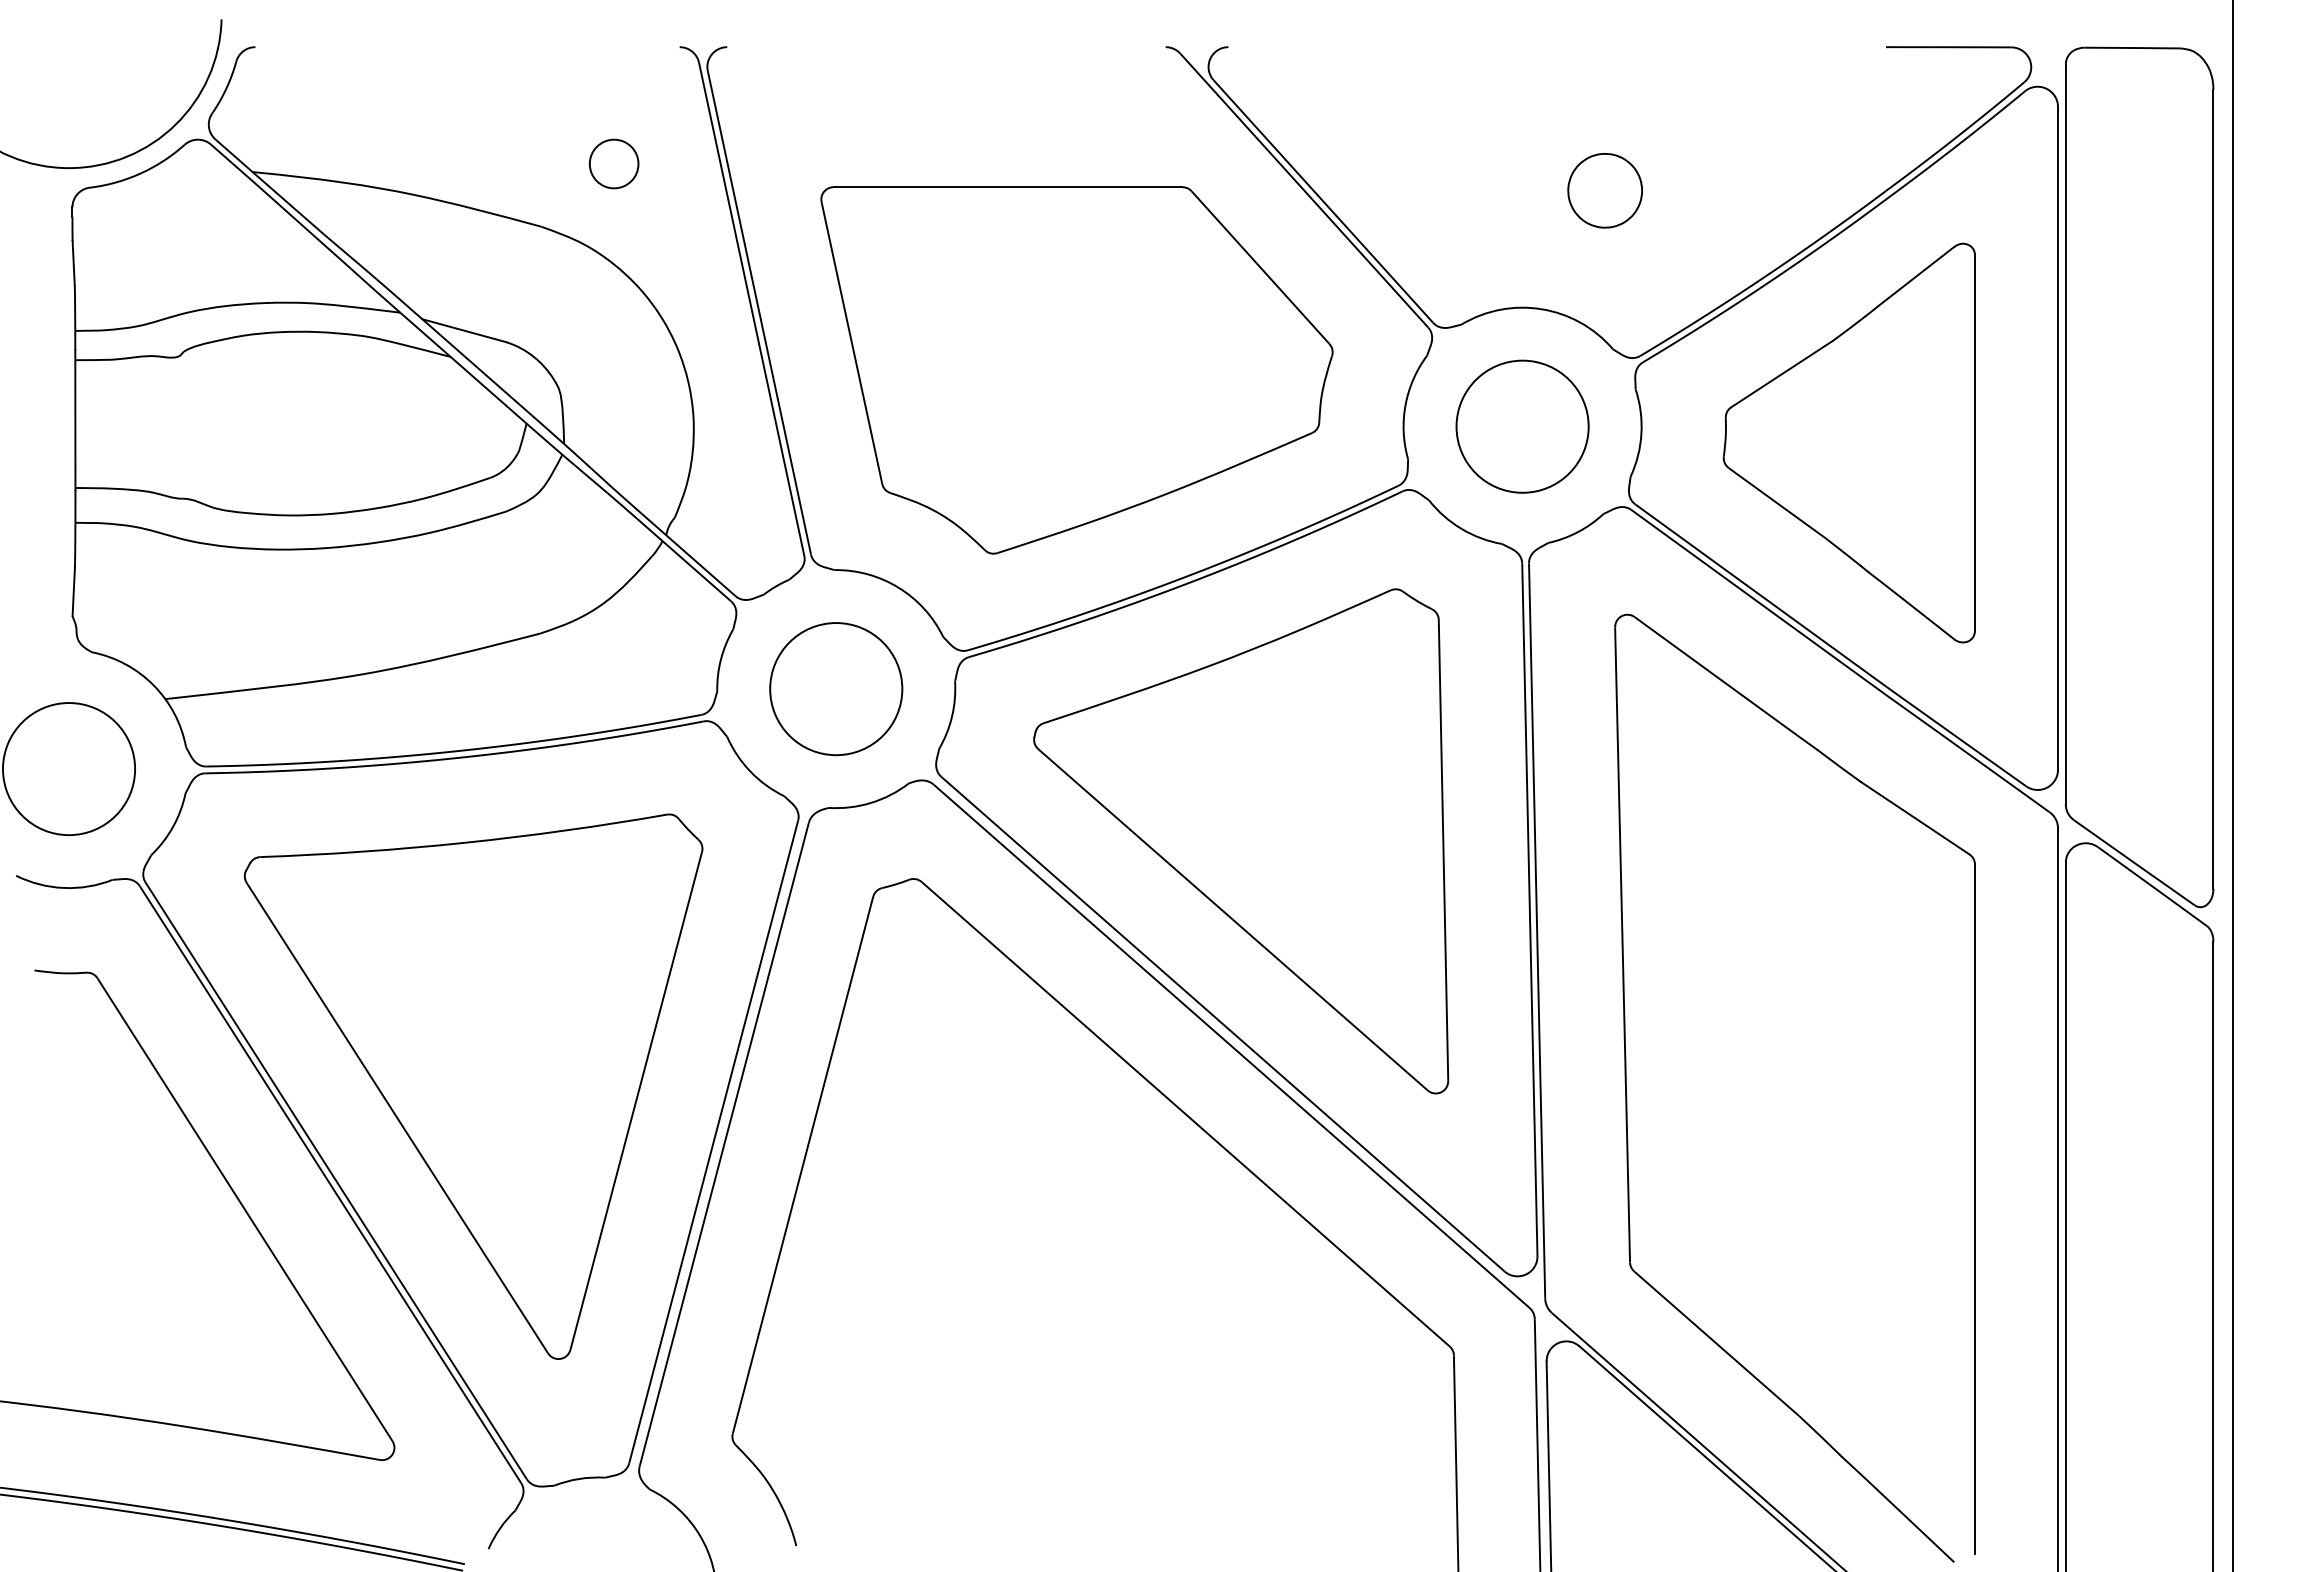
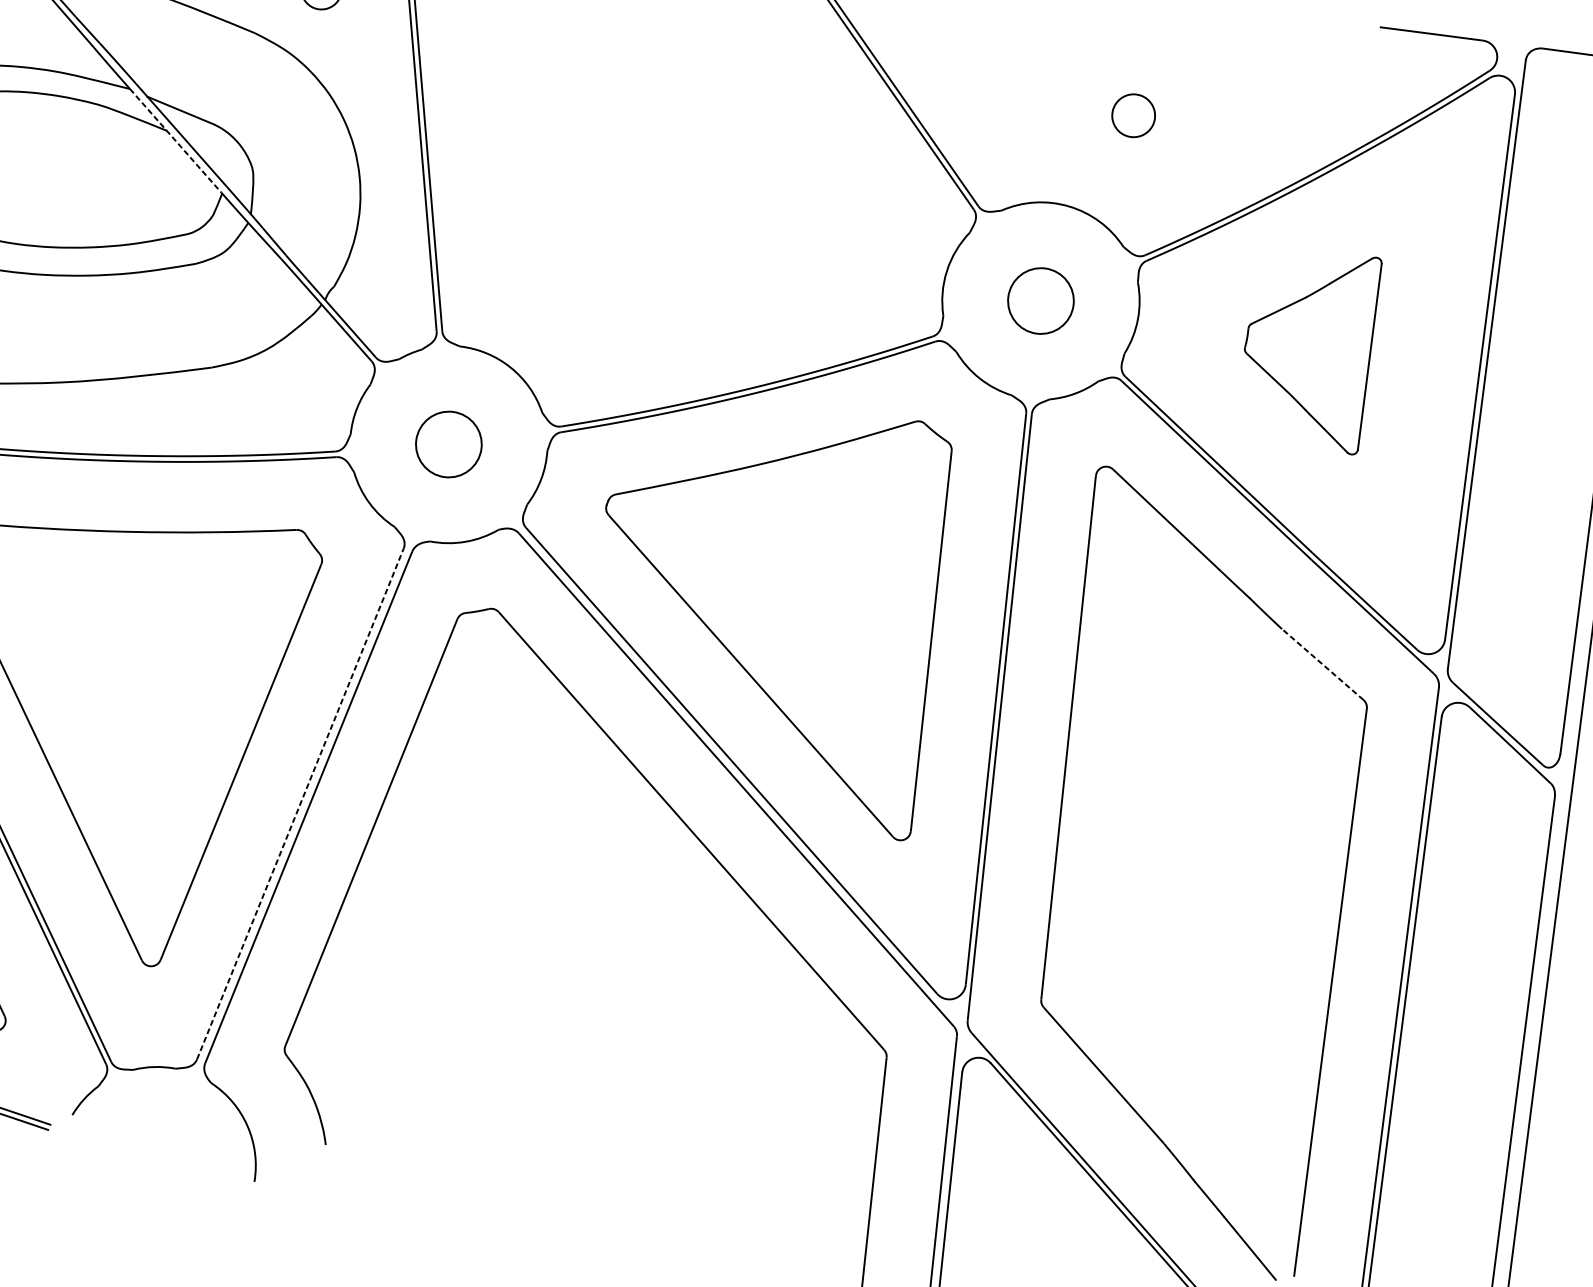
part: (1604, 190) -> (1133, 115), size x0.7
line: (463, 368) -> (176, 141), solid -> dashed
part: (1076, 370) -> (680, 207), removed
circle: (1522, 426) -> (1040, 300), size x0.6
part: (1848, 442) -> (1307, 348), size x0.6
circle: (836, 689) -> (449, 444), size x0.6
line: (1915, 818) -> (1322, 664), solid -> dashed
line: (713, 1141) -> (300, 803), solid -> dashed

